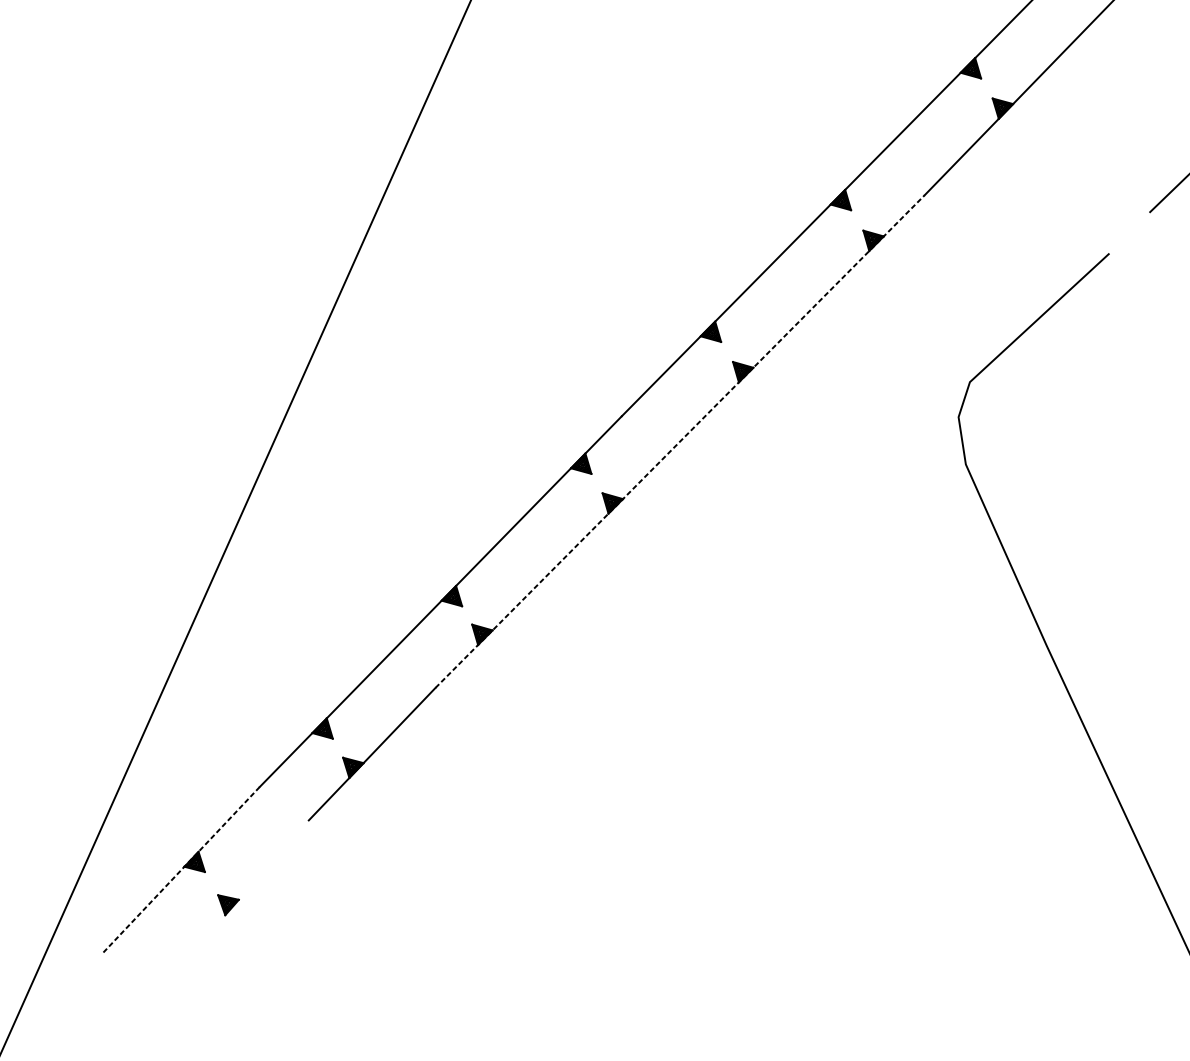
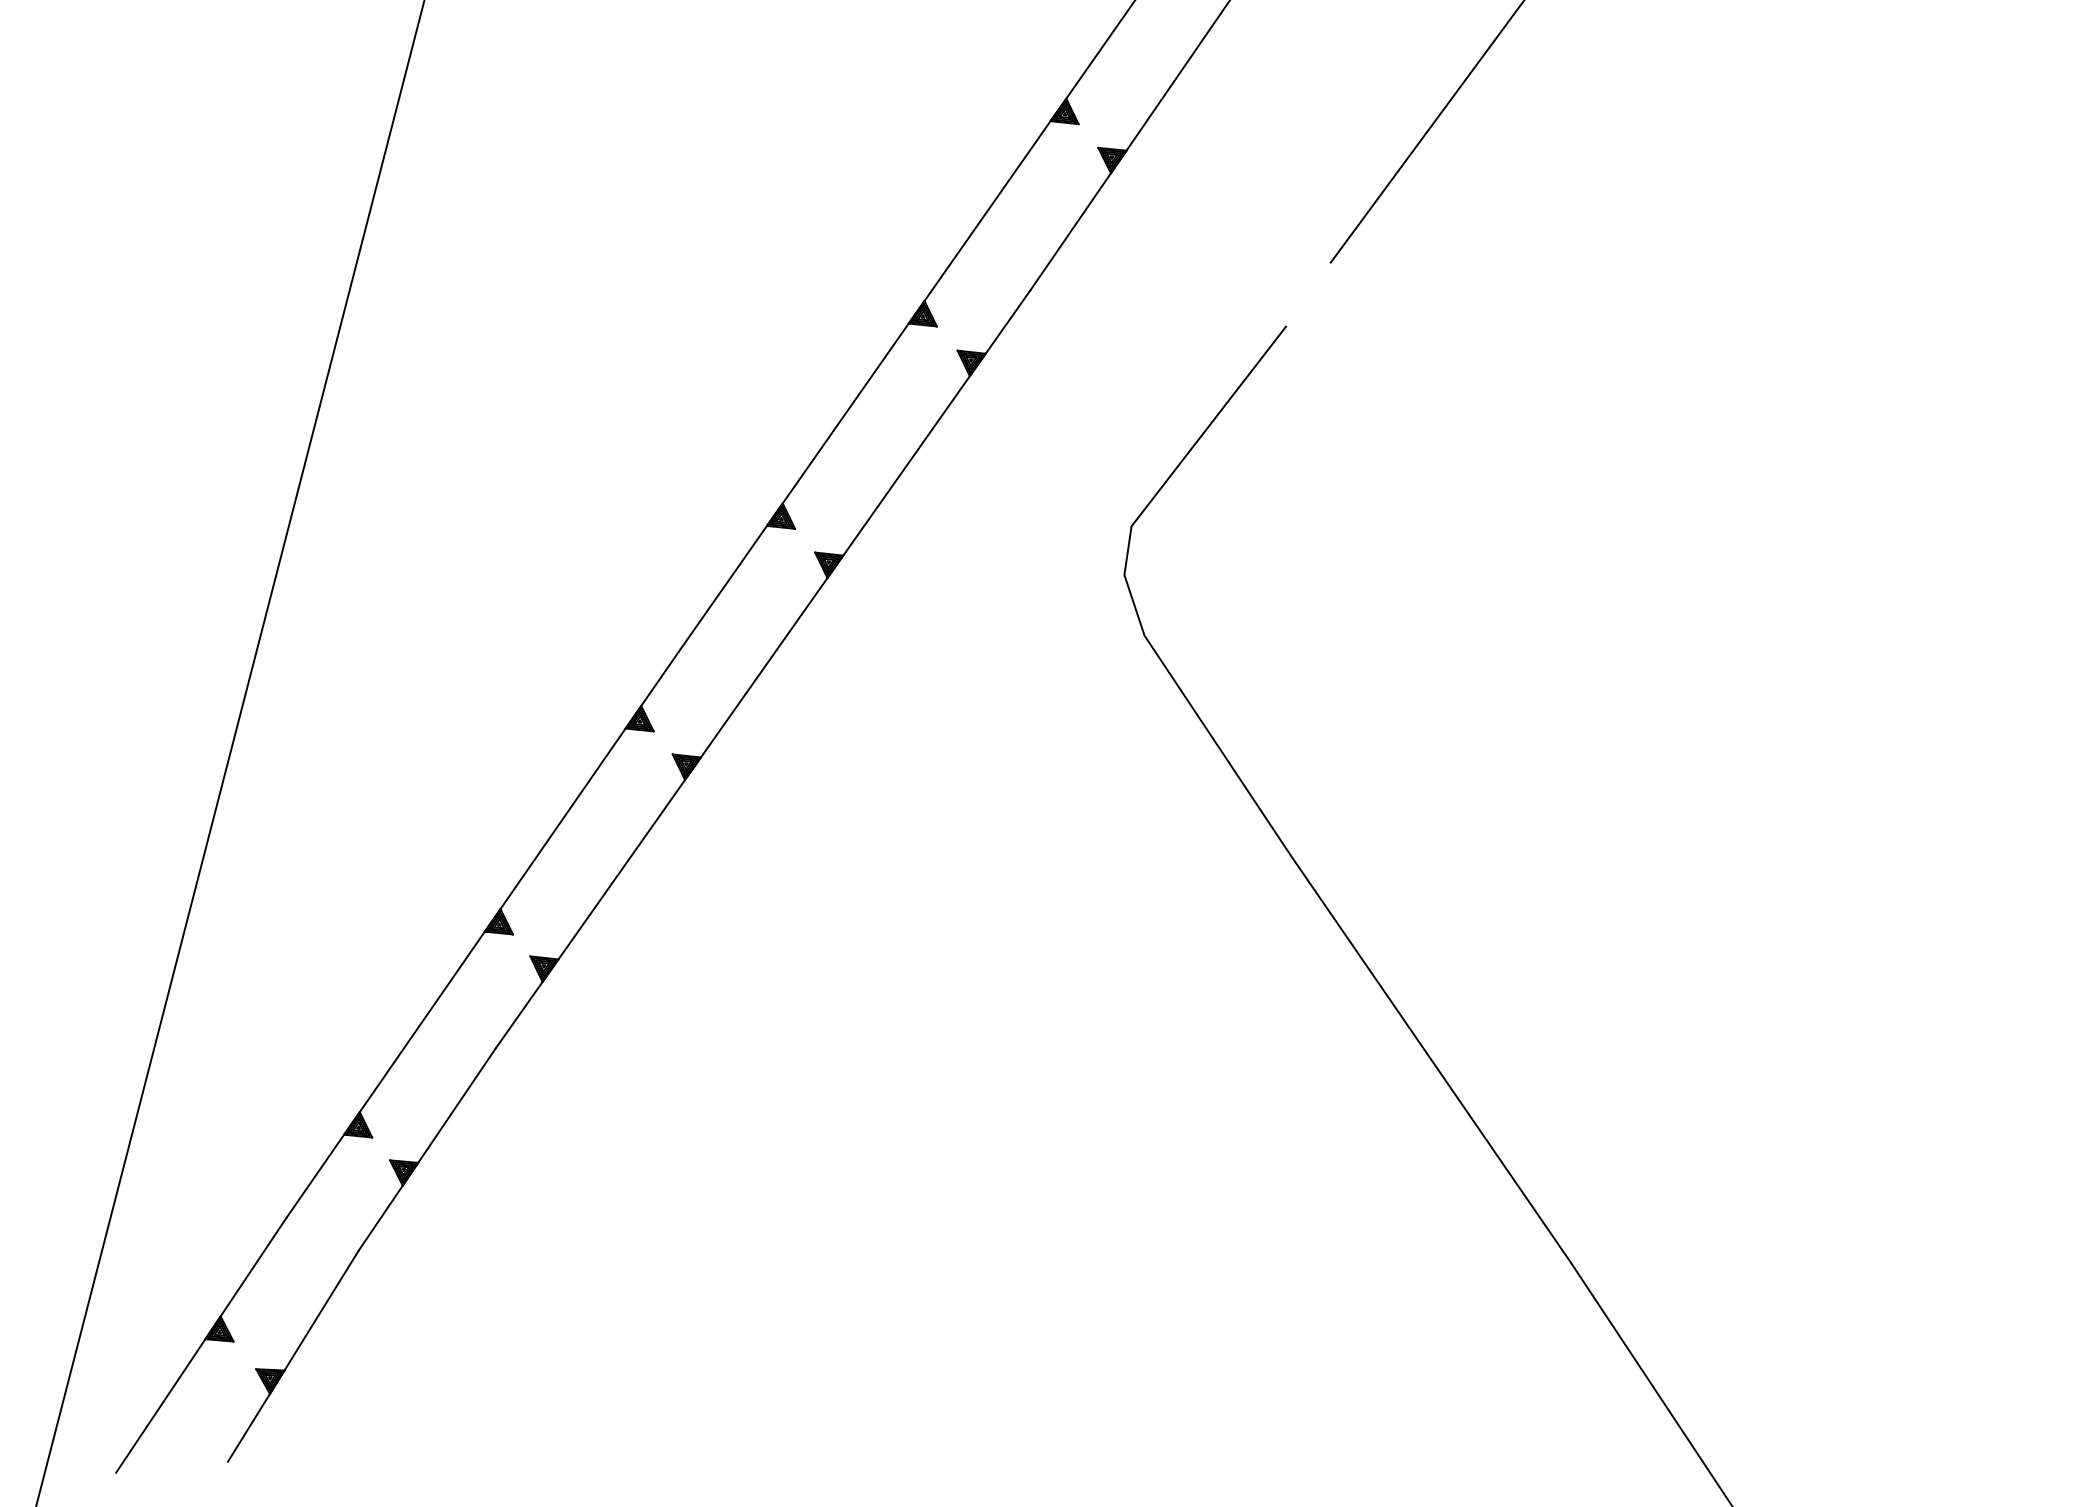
line: (680, 441) -> (763, 669), dashed -> solid
line: (180, 870) -> (201, 1345), dashed -> solid
line: (246, 889) -> (292, 1355), added

